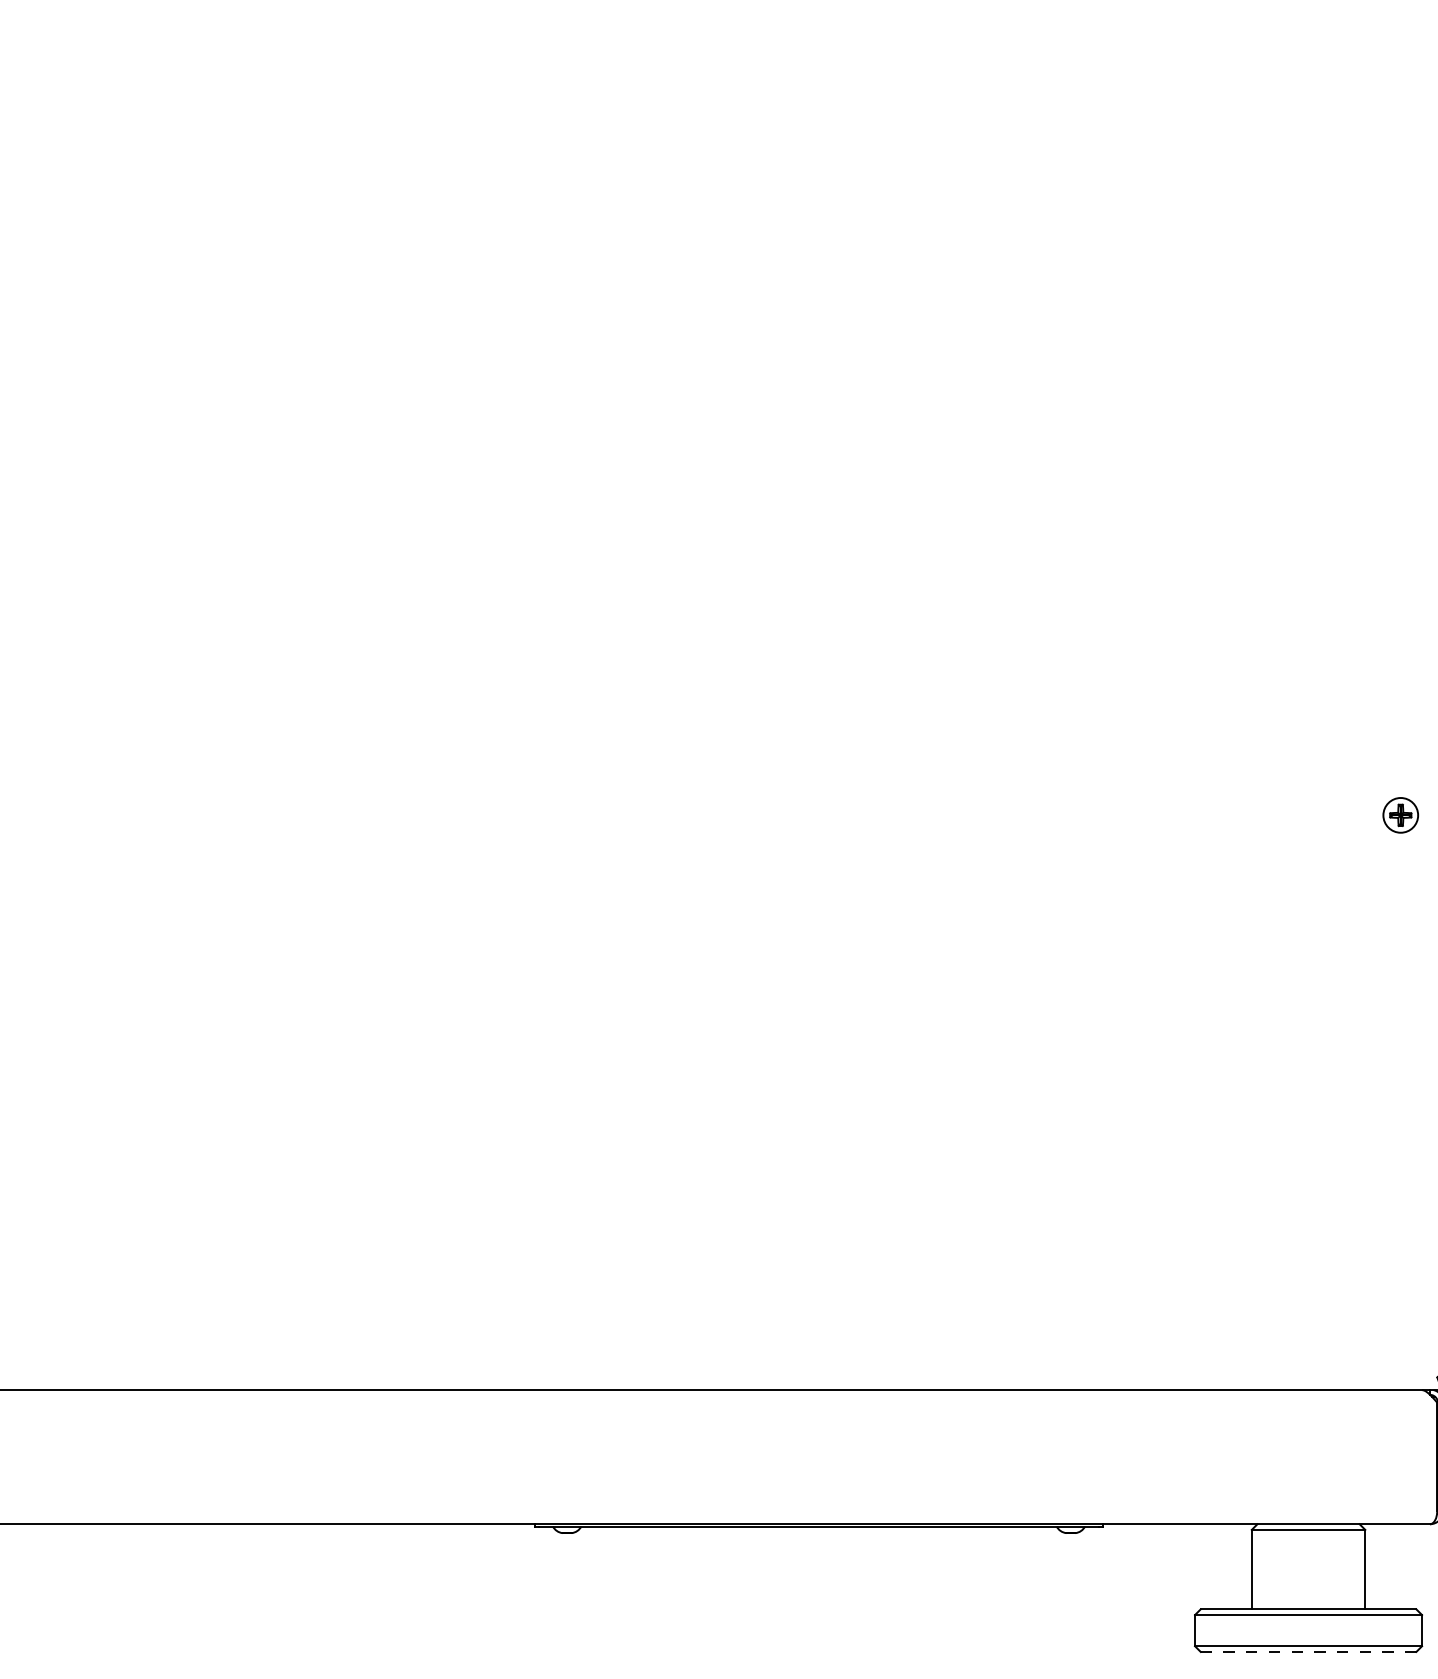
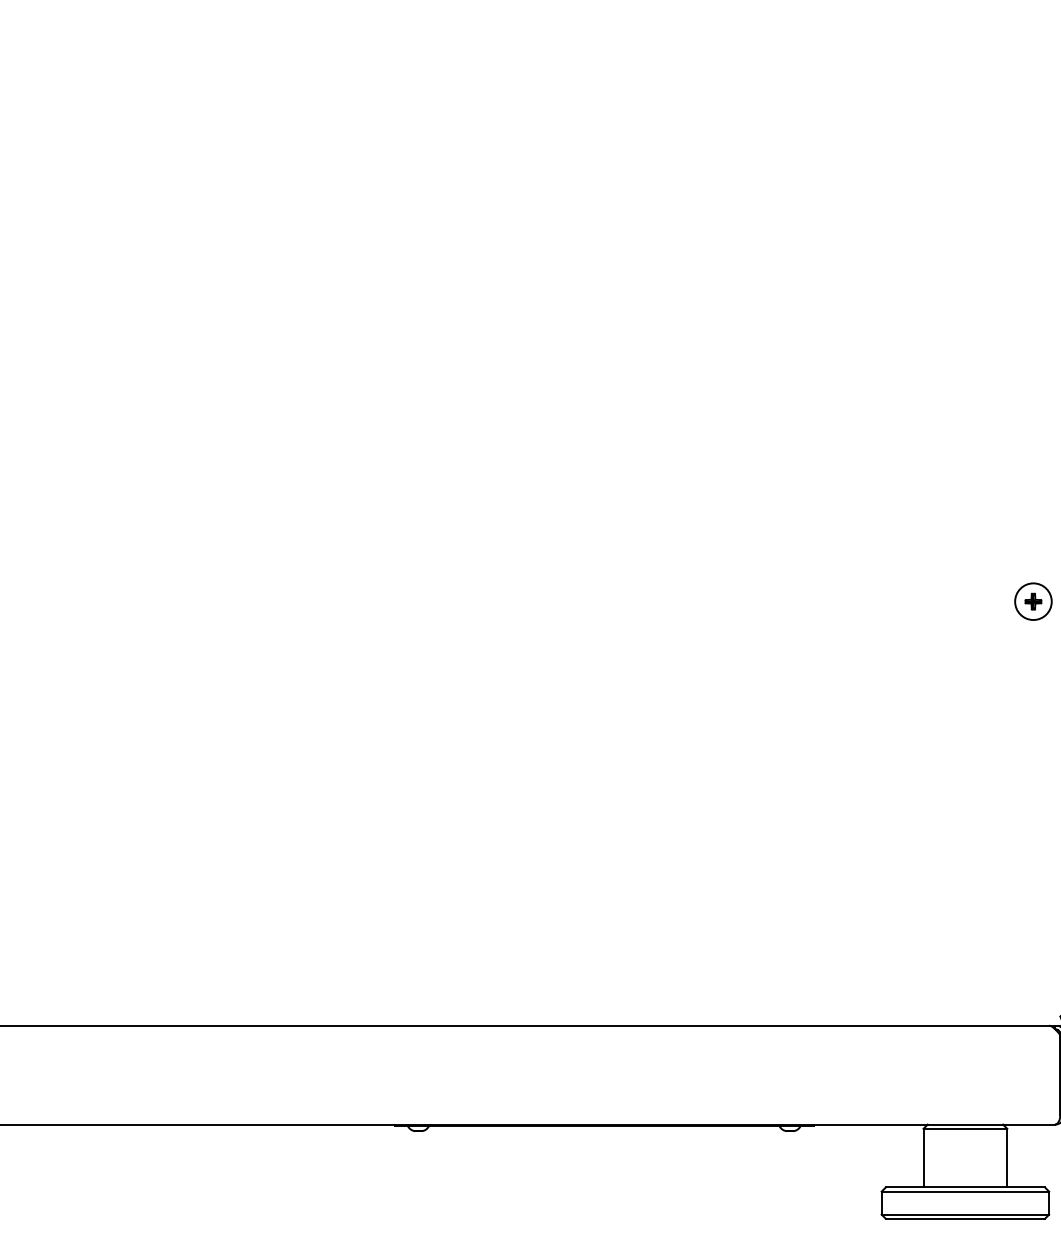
circle: (1400, 815) -> (1033, 601), size x1.43
line: (1308, 1651) -> (965, 1218), dashed -> solid

